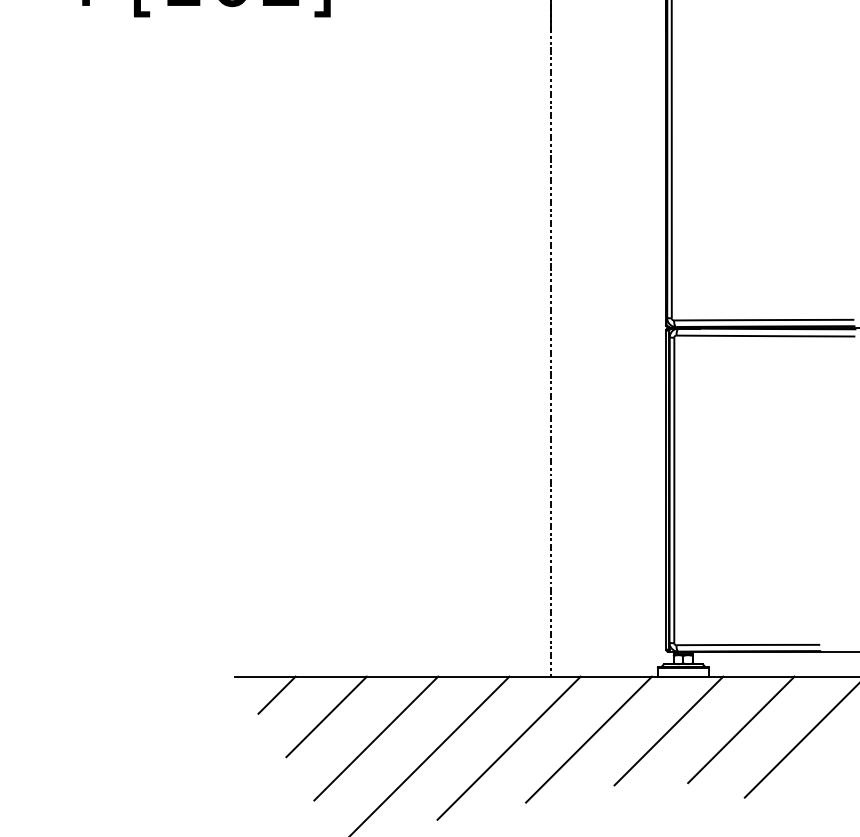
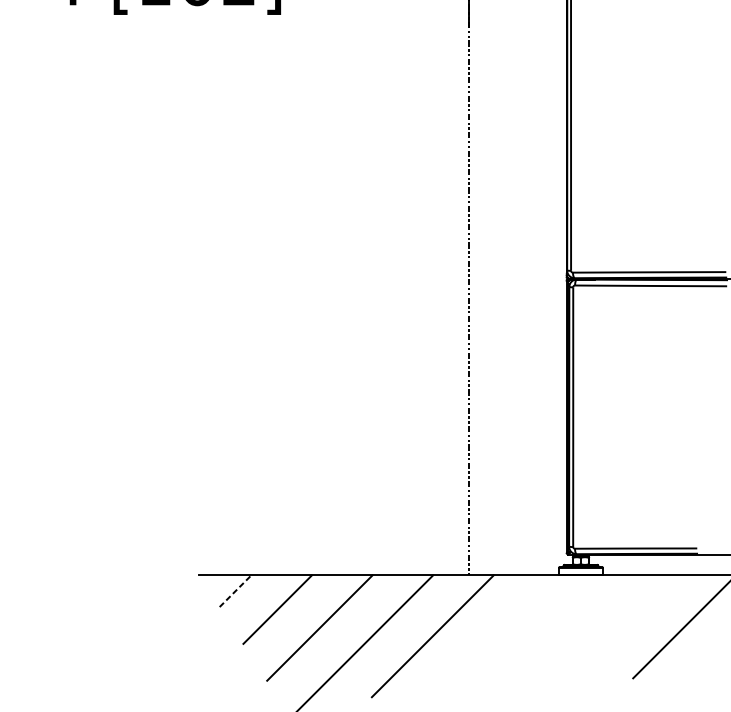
line: (277, 694) -> (235, 590), solid -> dashed
line: (741, 729) -> (630, 620), removed
line: (668, 730) -> (568, 621), removed
line: (588, 739) -> (500, 628), removed

